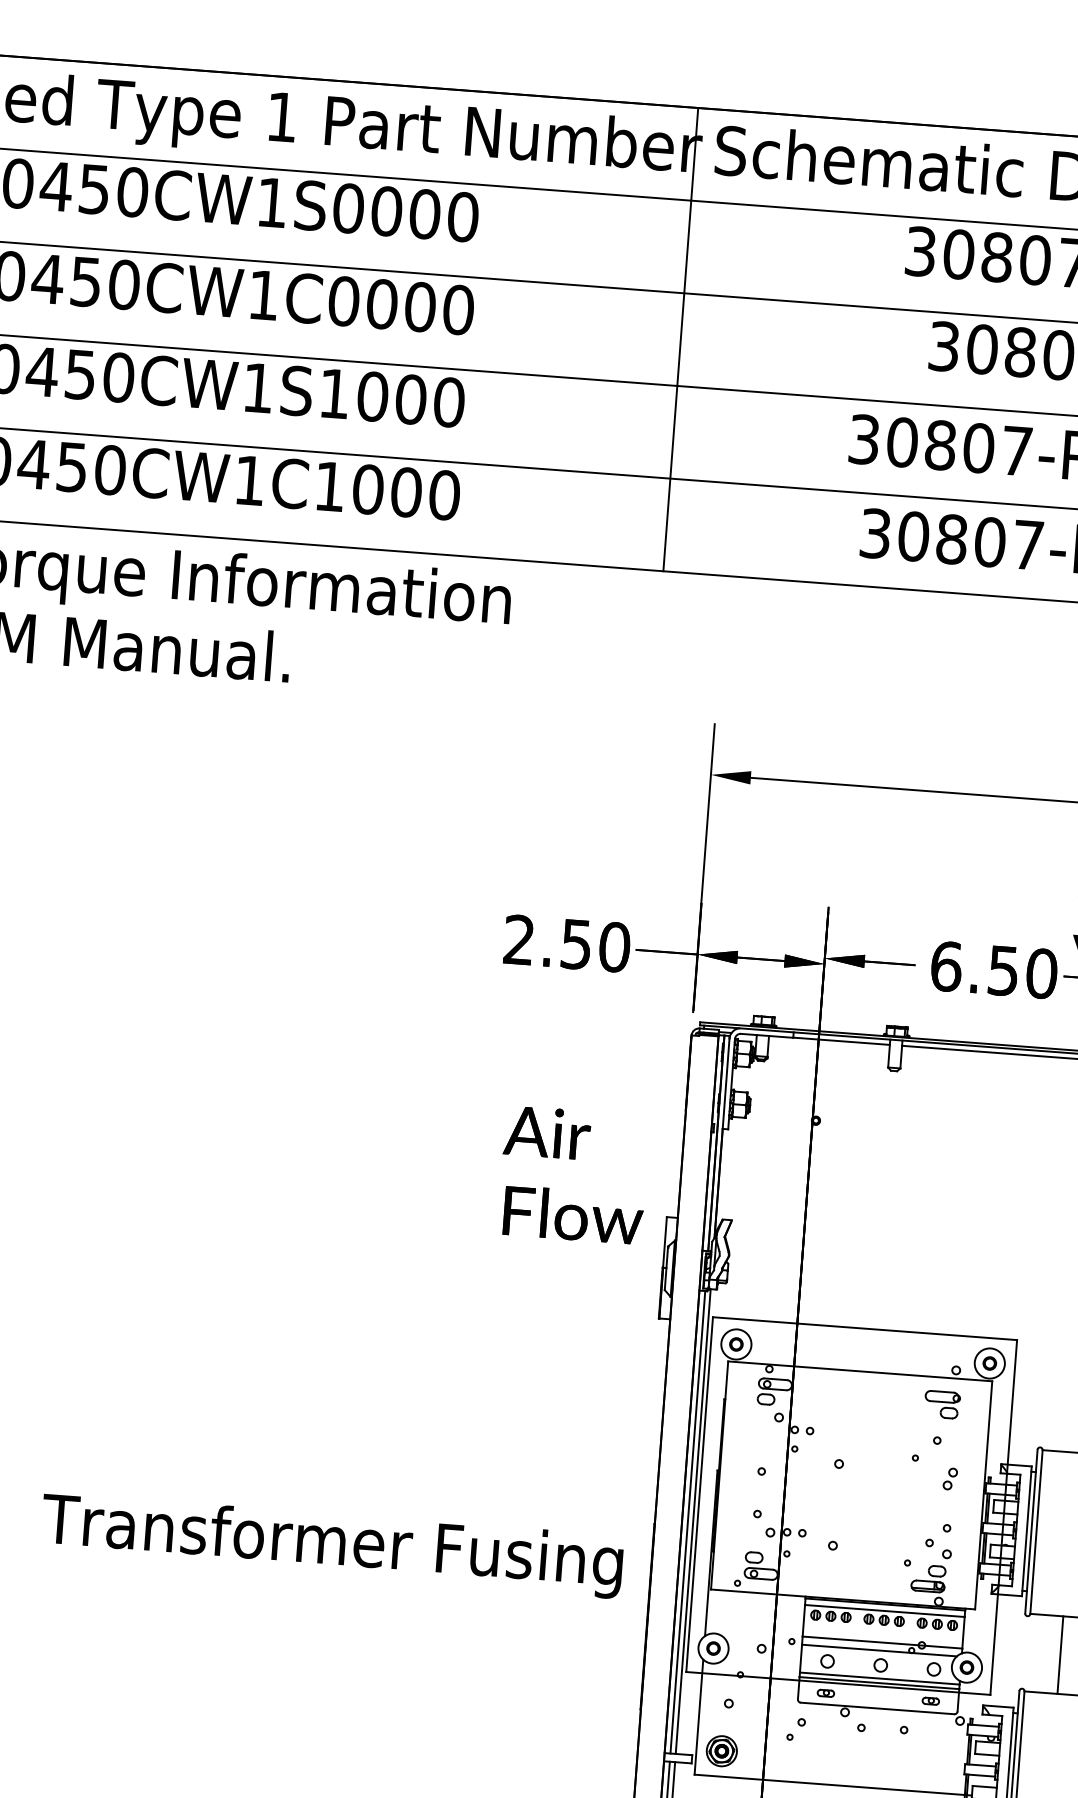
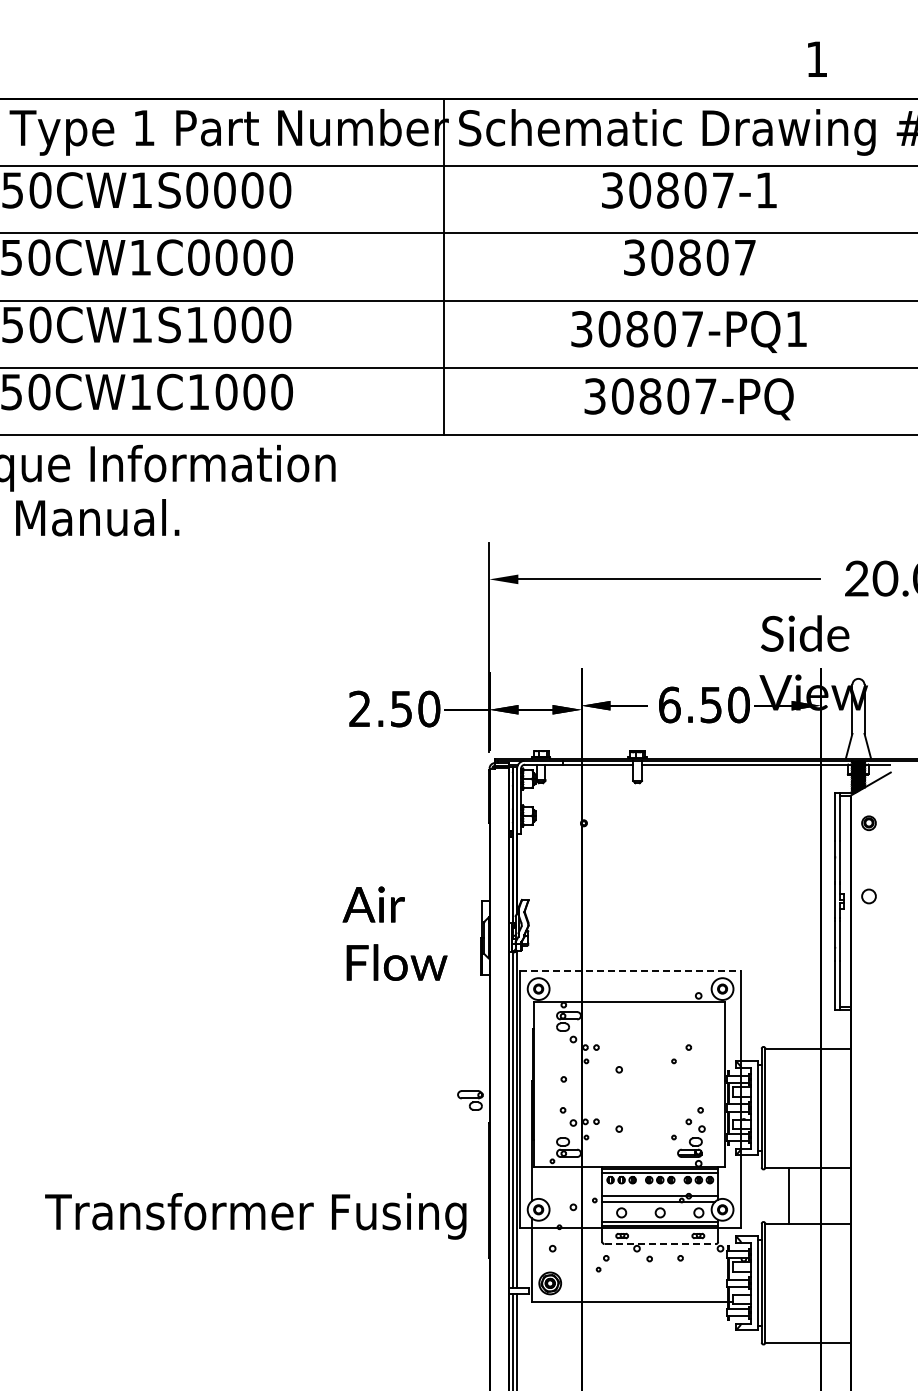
text: (572, 1174) -> (394, 933), moved
line: (866, 1328) -> (631, 970), solid -> dashed
part: (942, 1404) -> (470, 1100), moved
part: (950, 1478) -> (700, 1074), removed
text: (331, 1545) -> (255, 1216), moved
line: (877, 1709) -> (660, 1244), solid -> dashed

